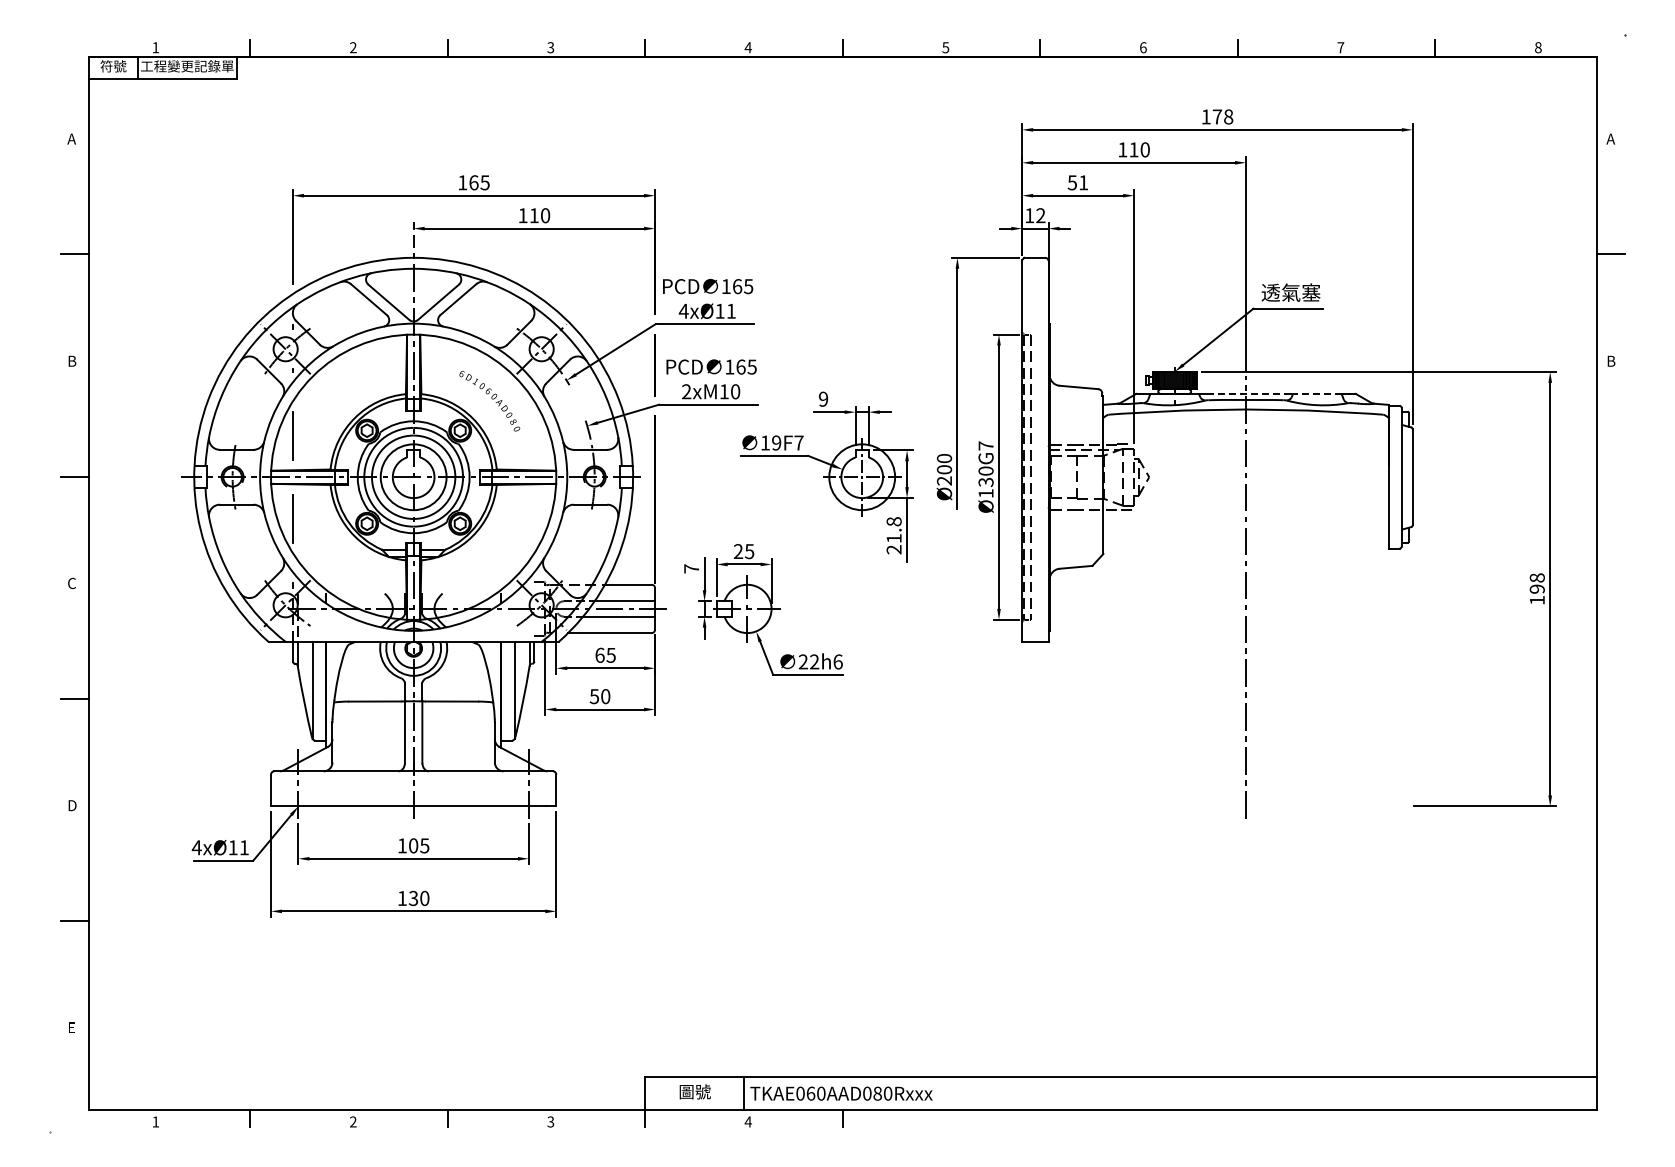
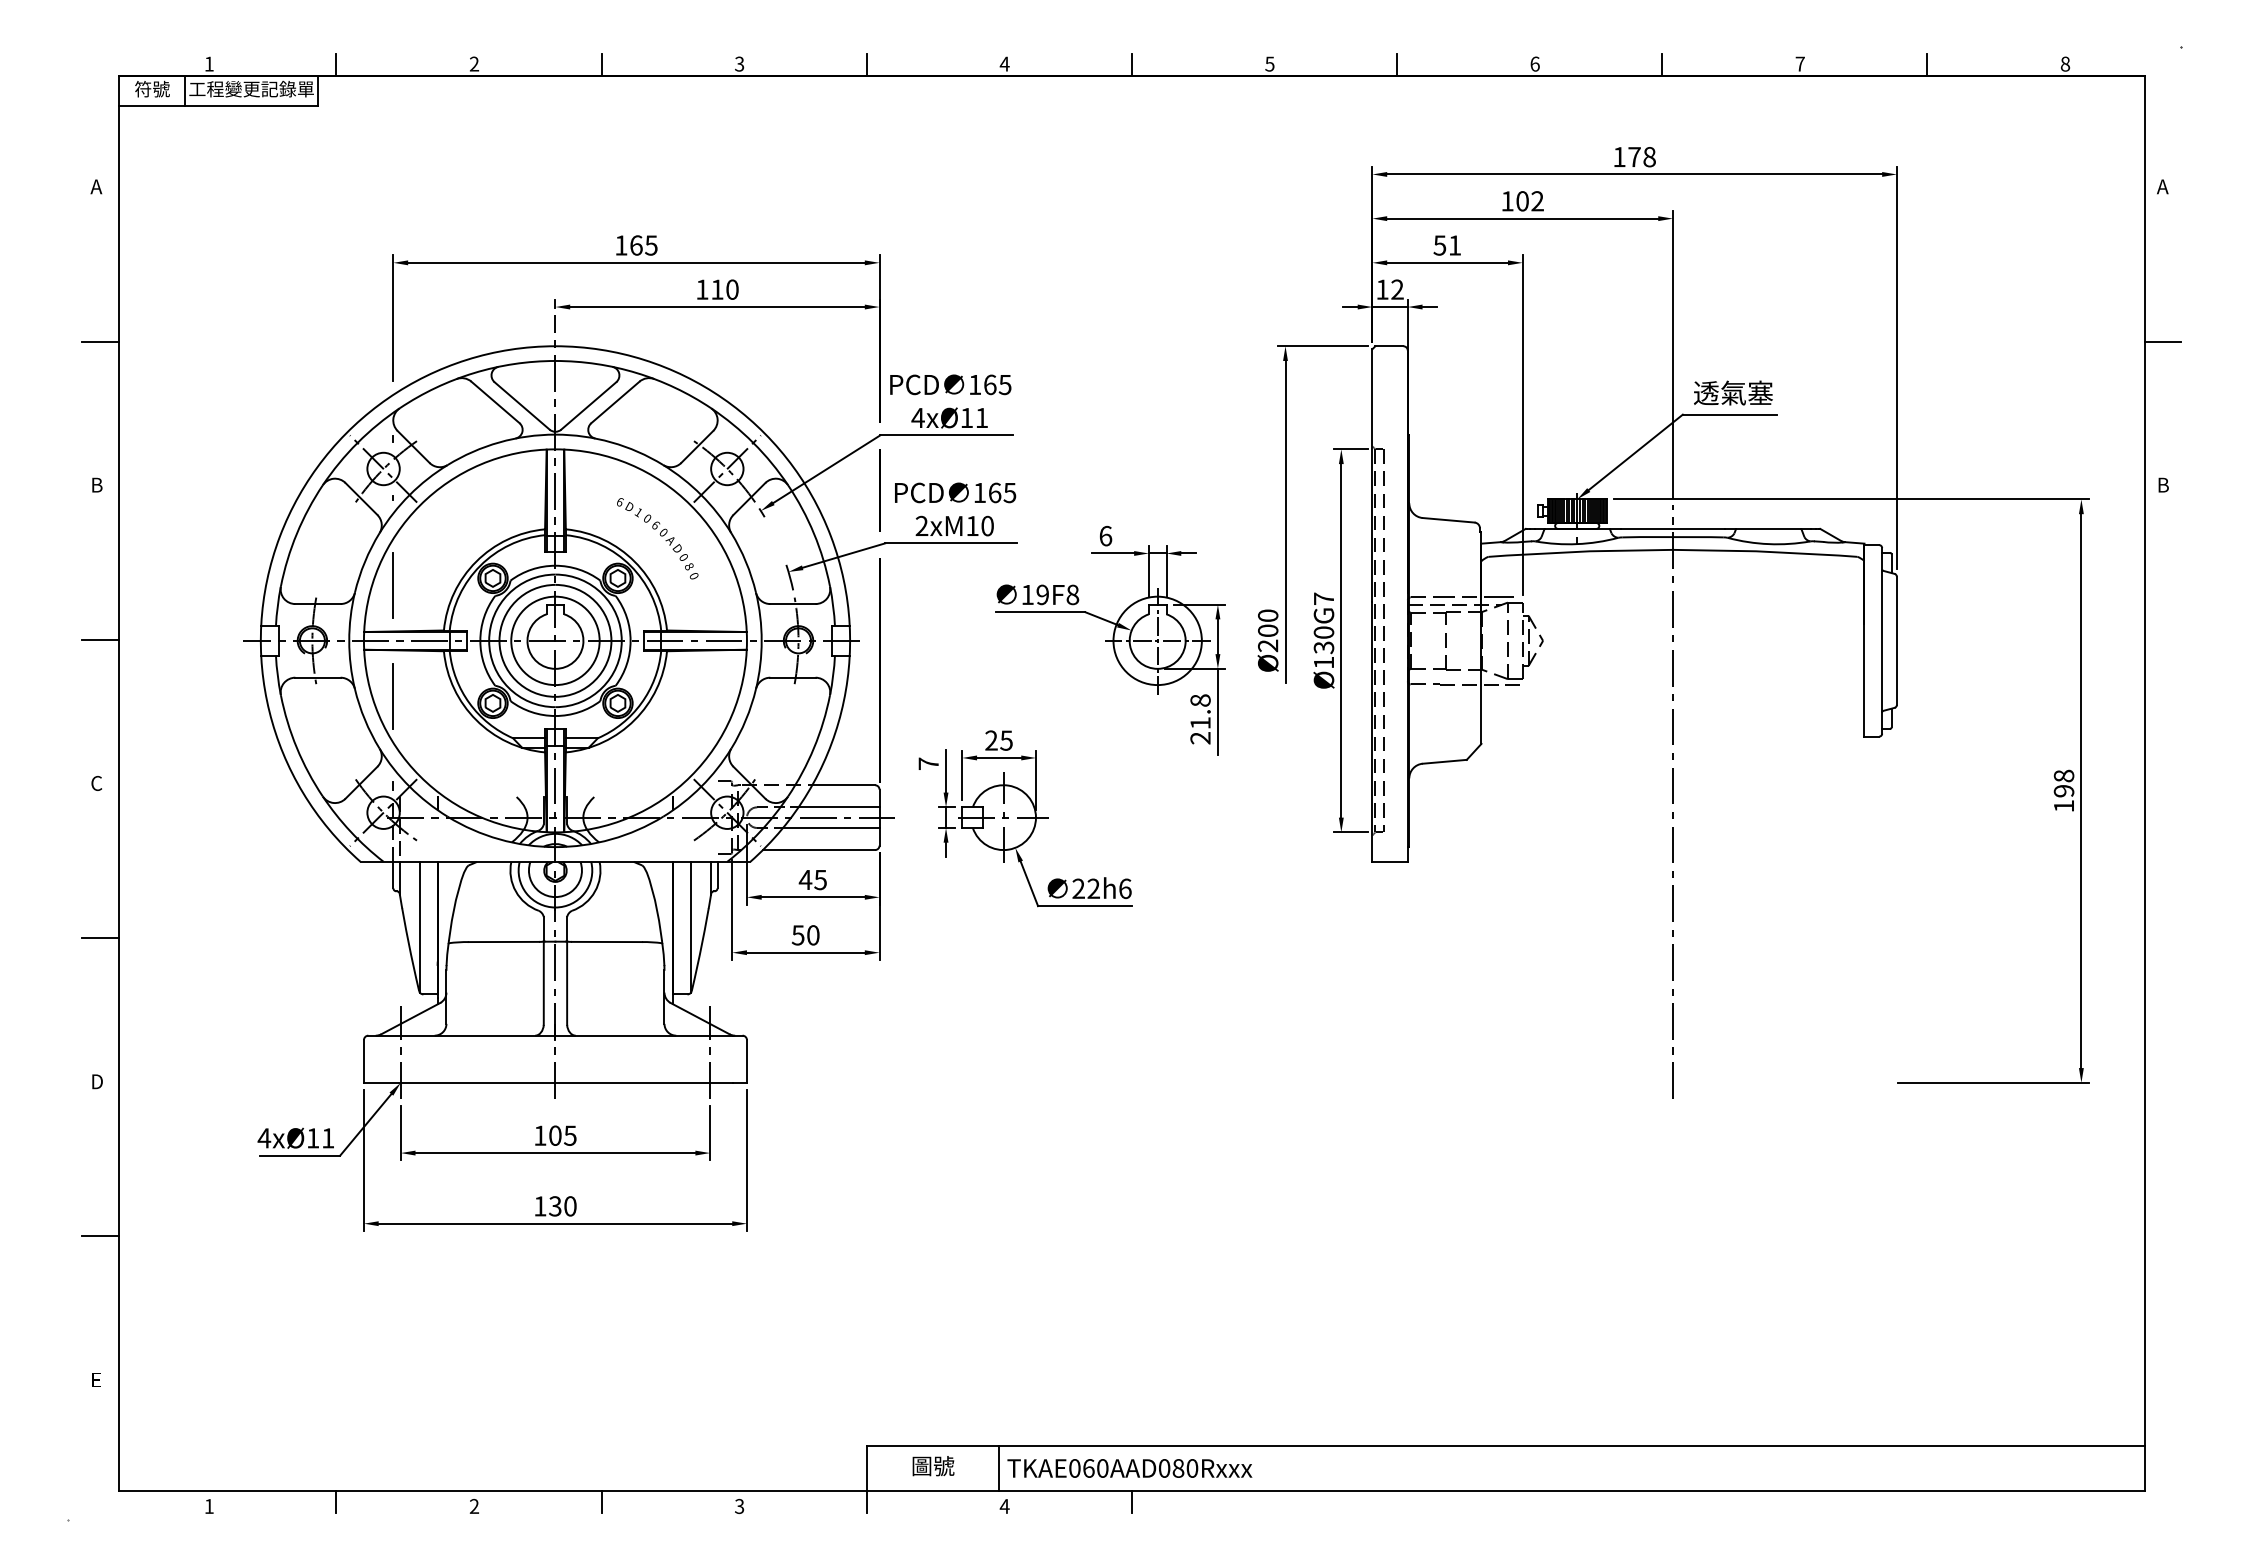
text: (1139, 149) -> (1529, 200), 110 -> 102
line: (1246, 393) -> (1673, 528), dashed -> solid
line: (1316, 393) -> (1767, 528), dashed -> solid
text: (823, 398) -> (1105, 535), 9 -> 6
text: (798, 442) -> (1072, 594), 19F7 -> 19F8
text: (599, 654) -> (804, 878), 65 -> 45

